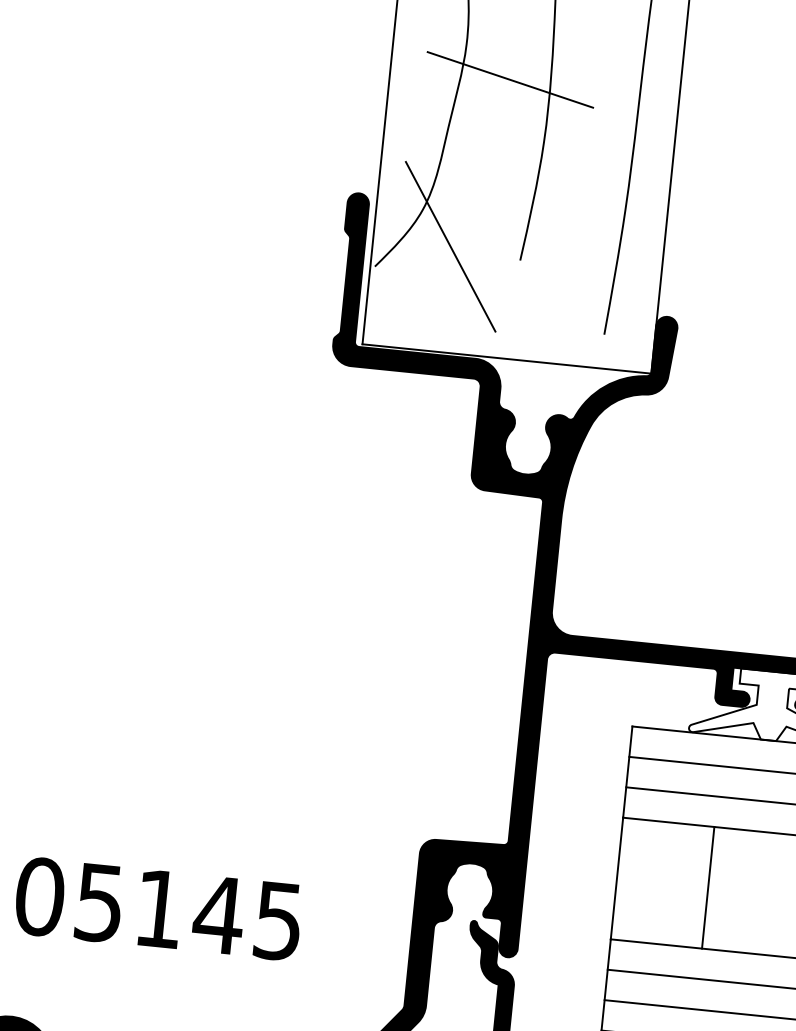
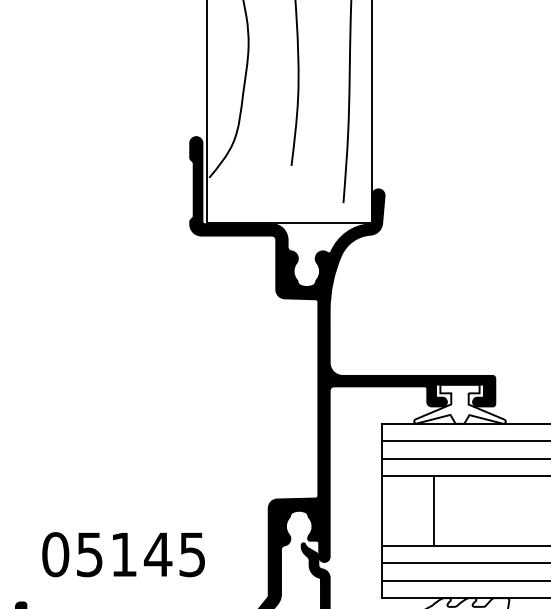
line: (508, 78) -> (274, 63), removed
line: (449, 245) -> (250, 161), removed

